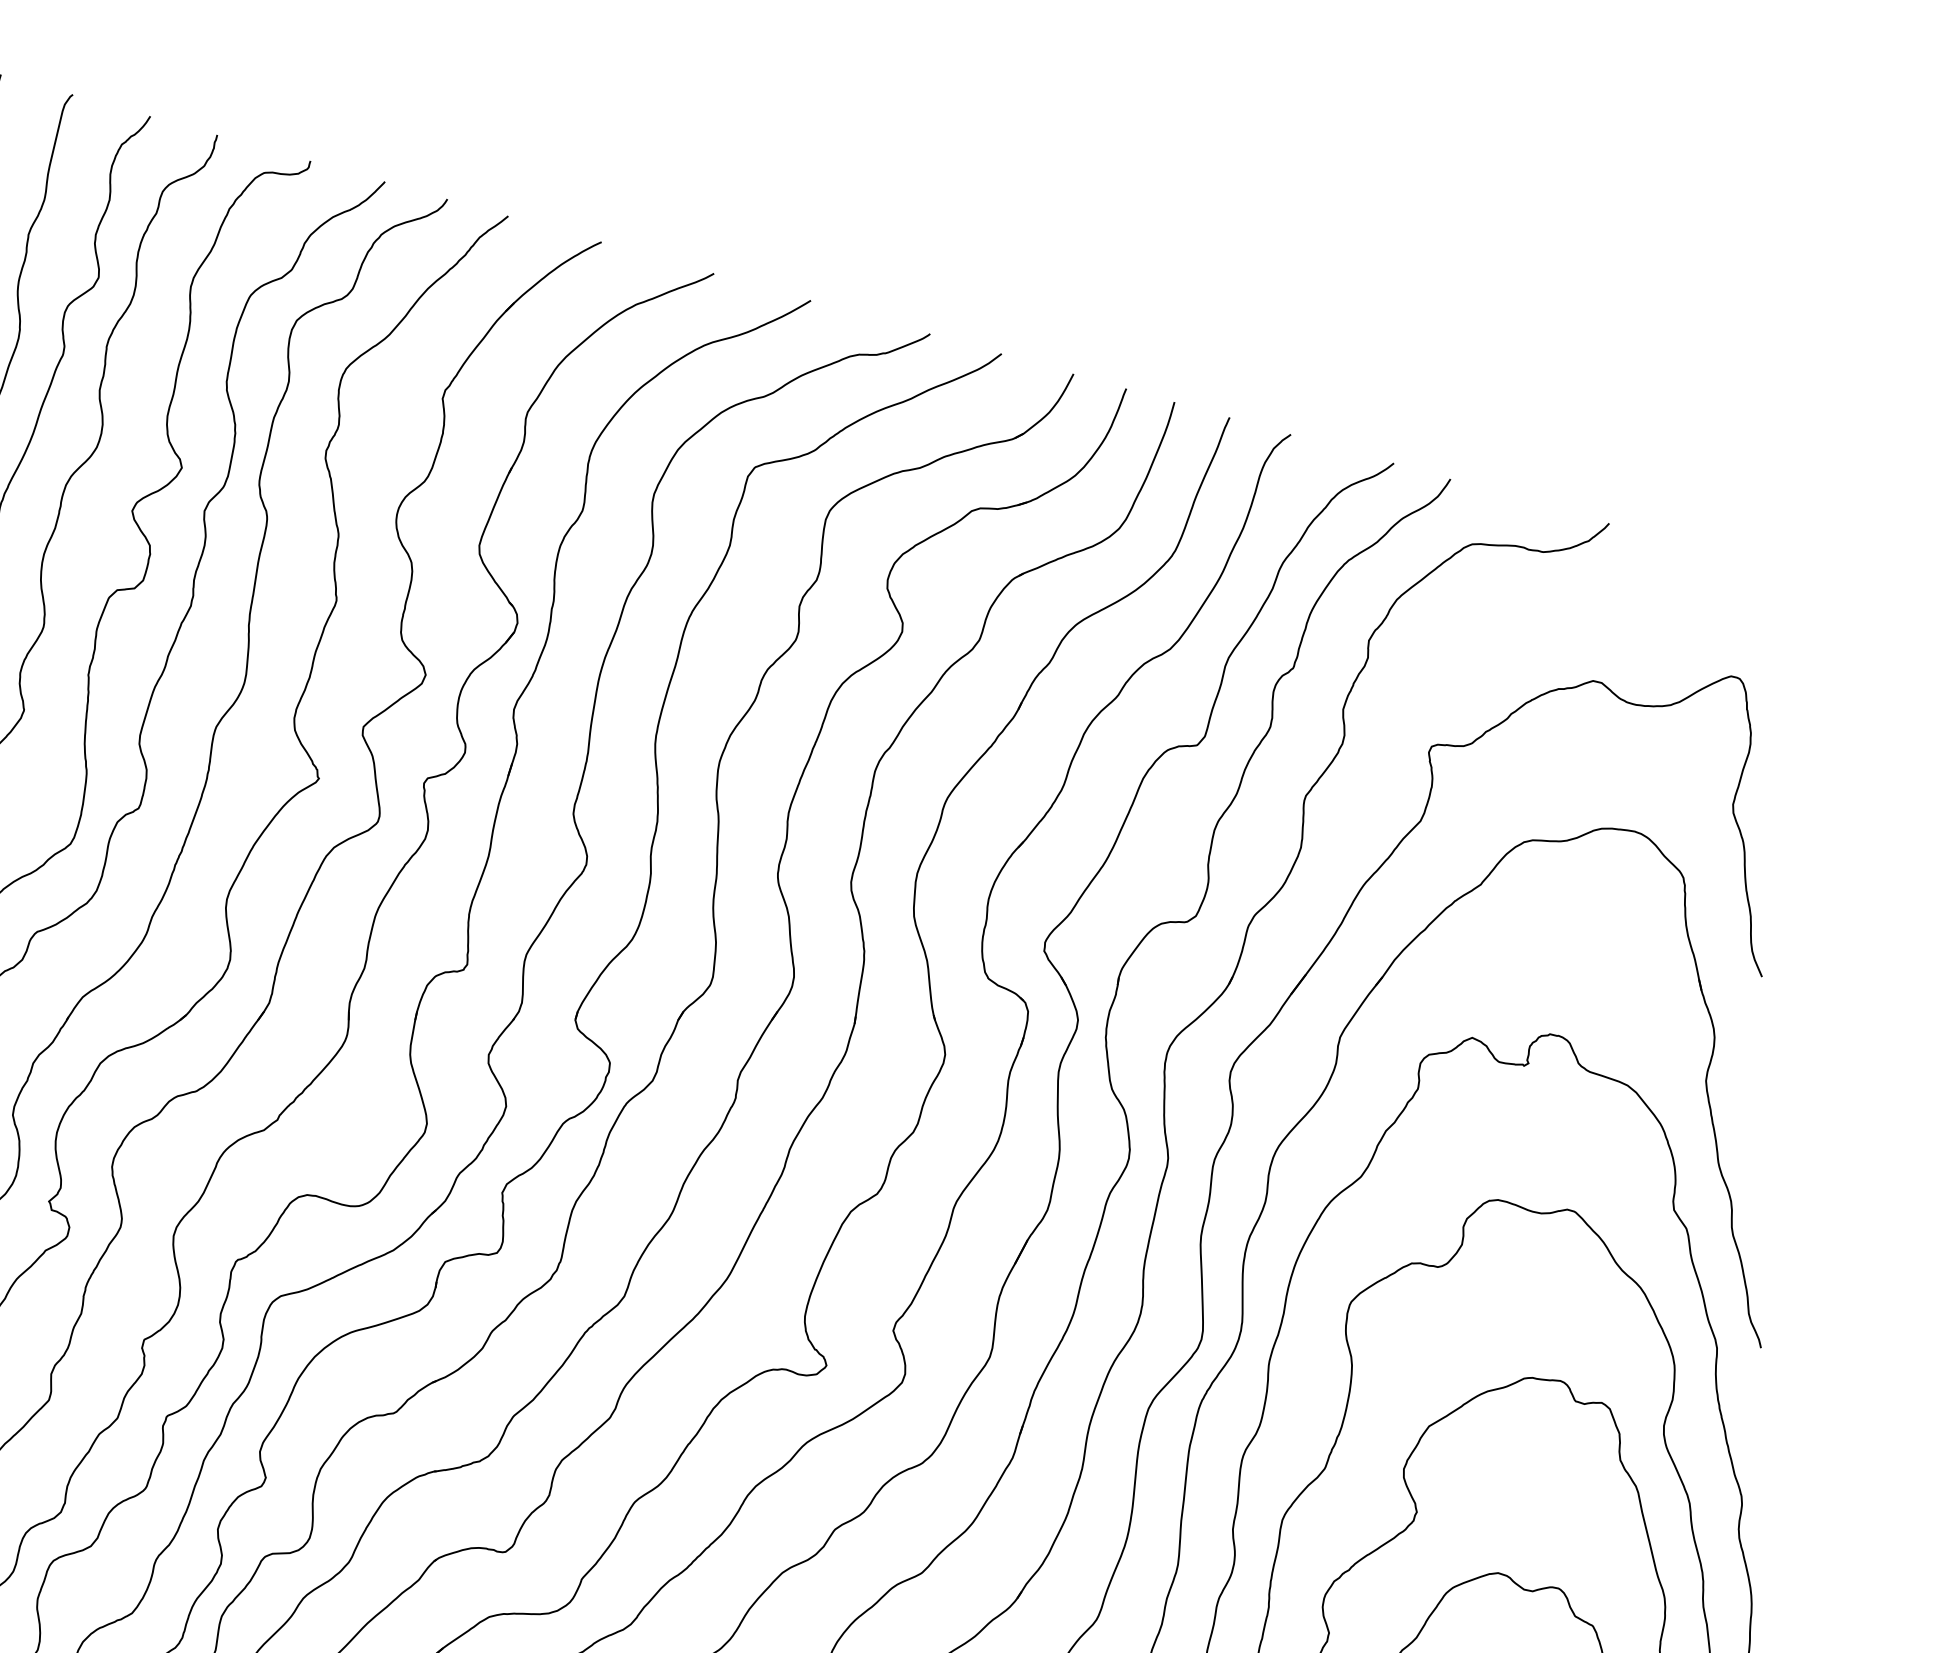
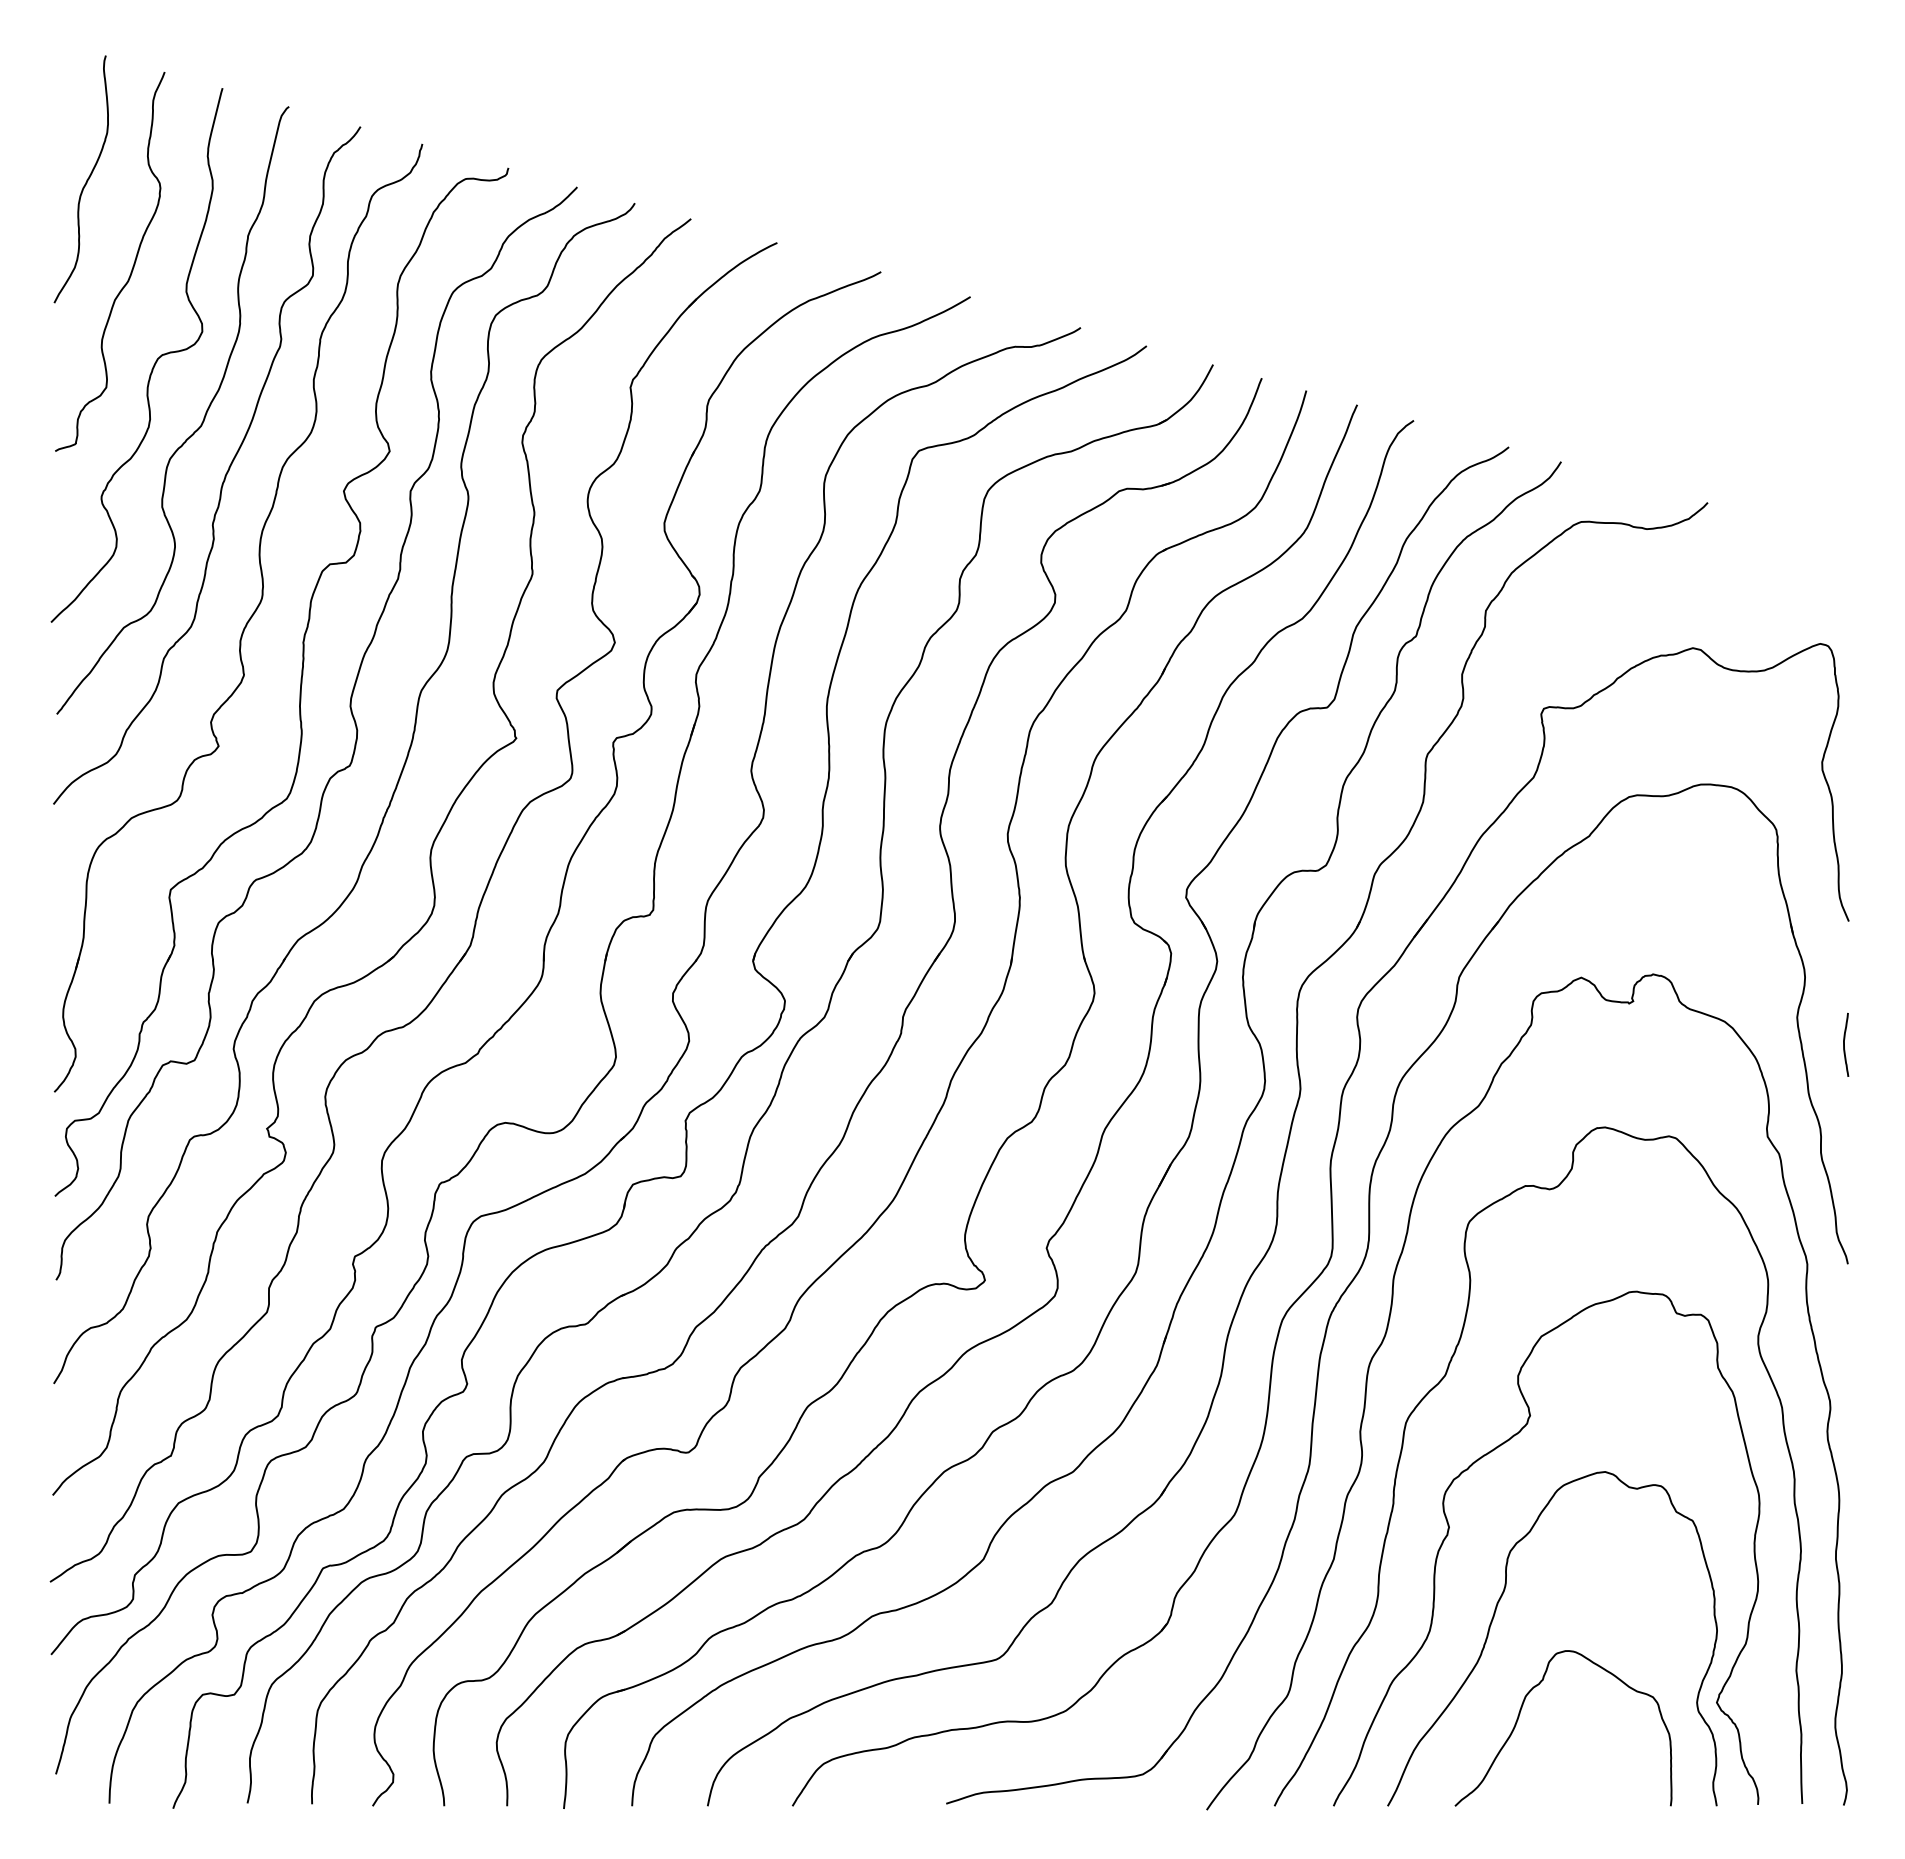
curve: (1757, 1110) -> (1844, 1044), added

